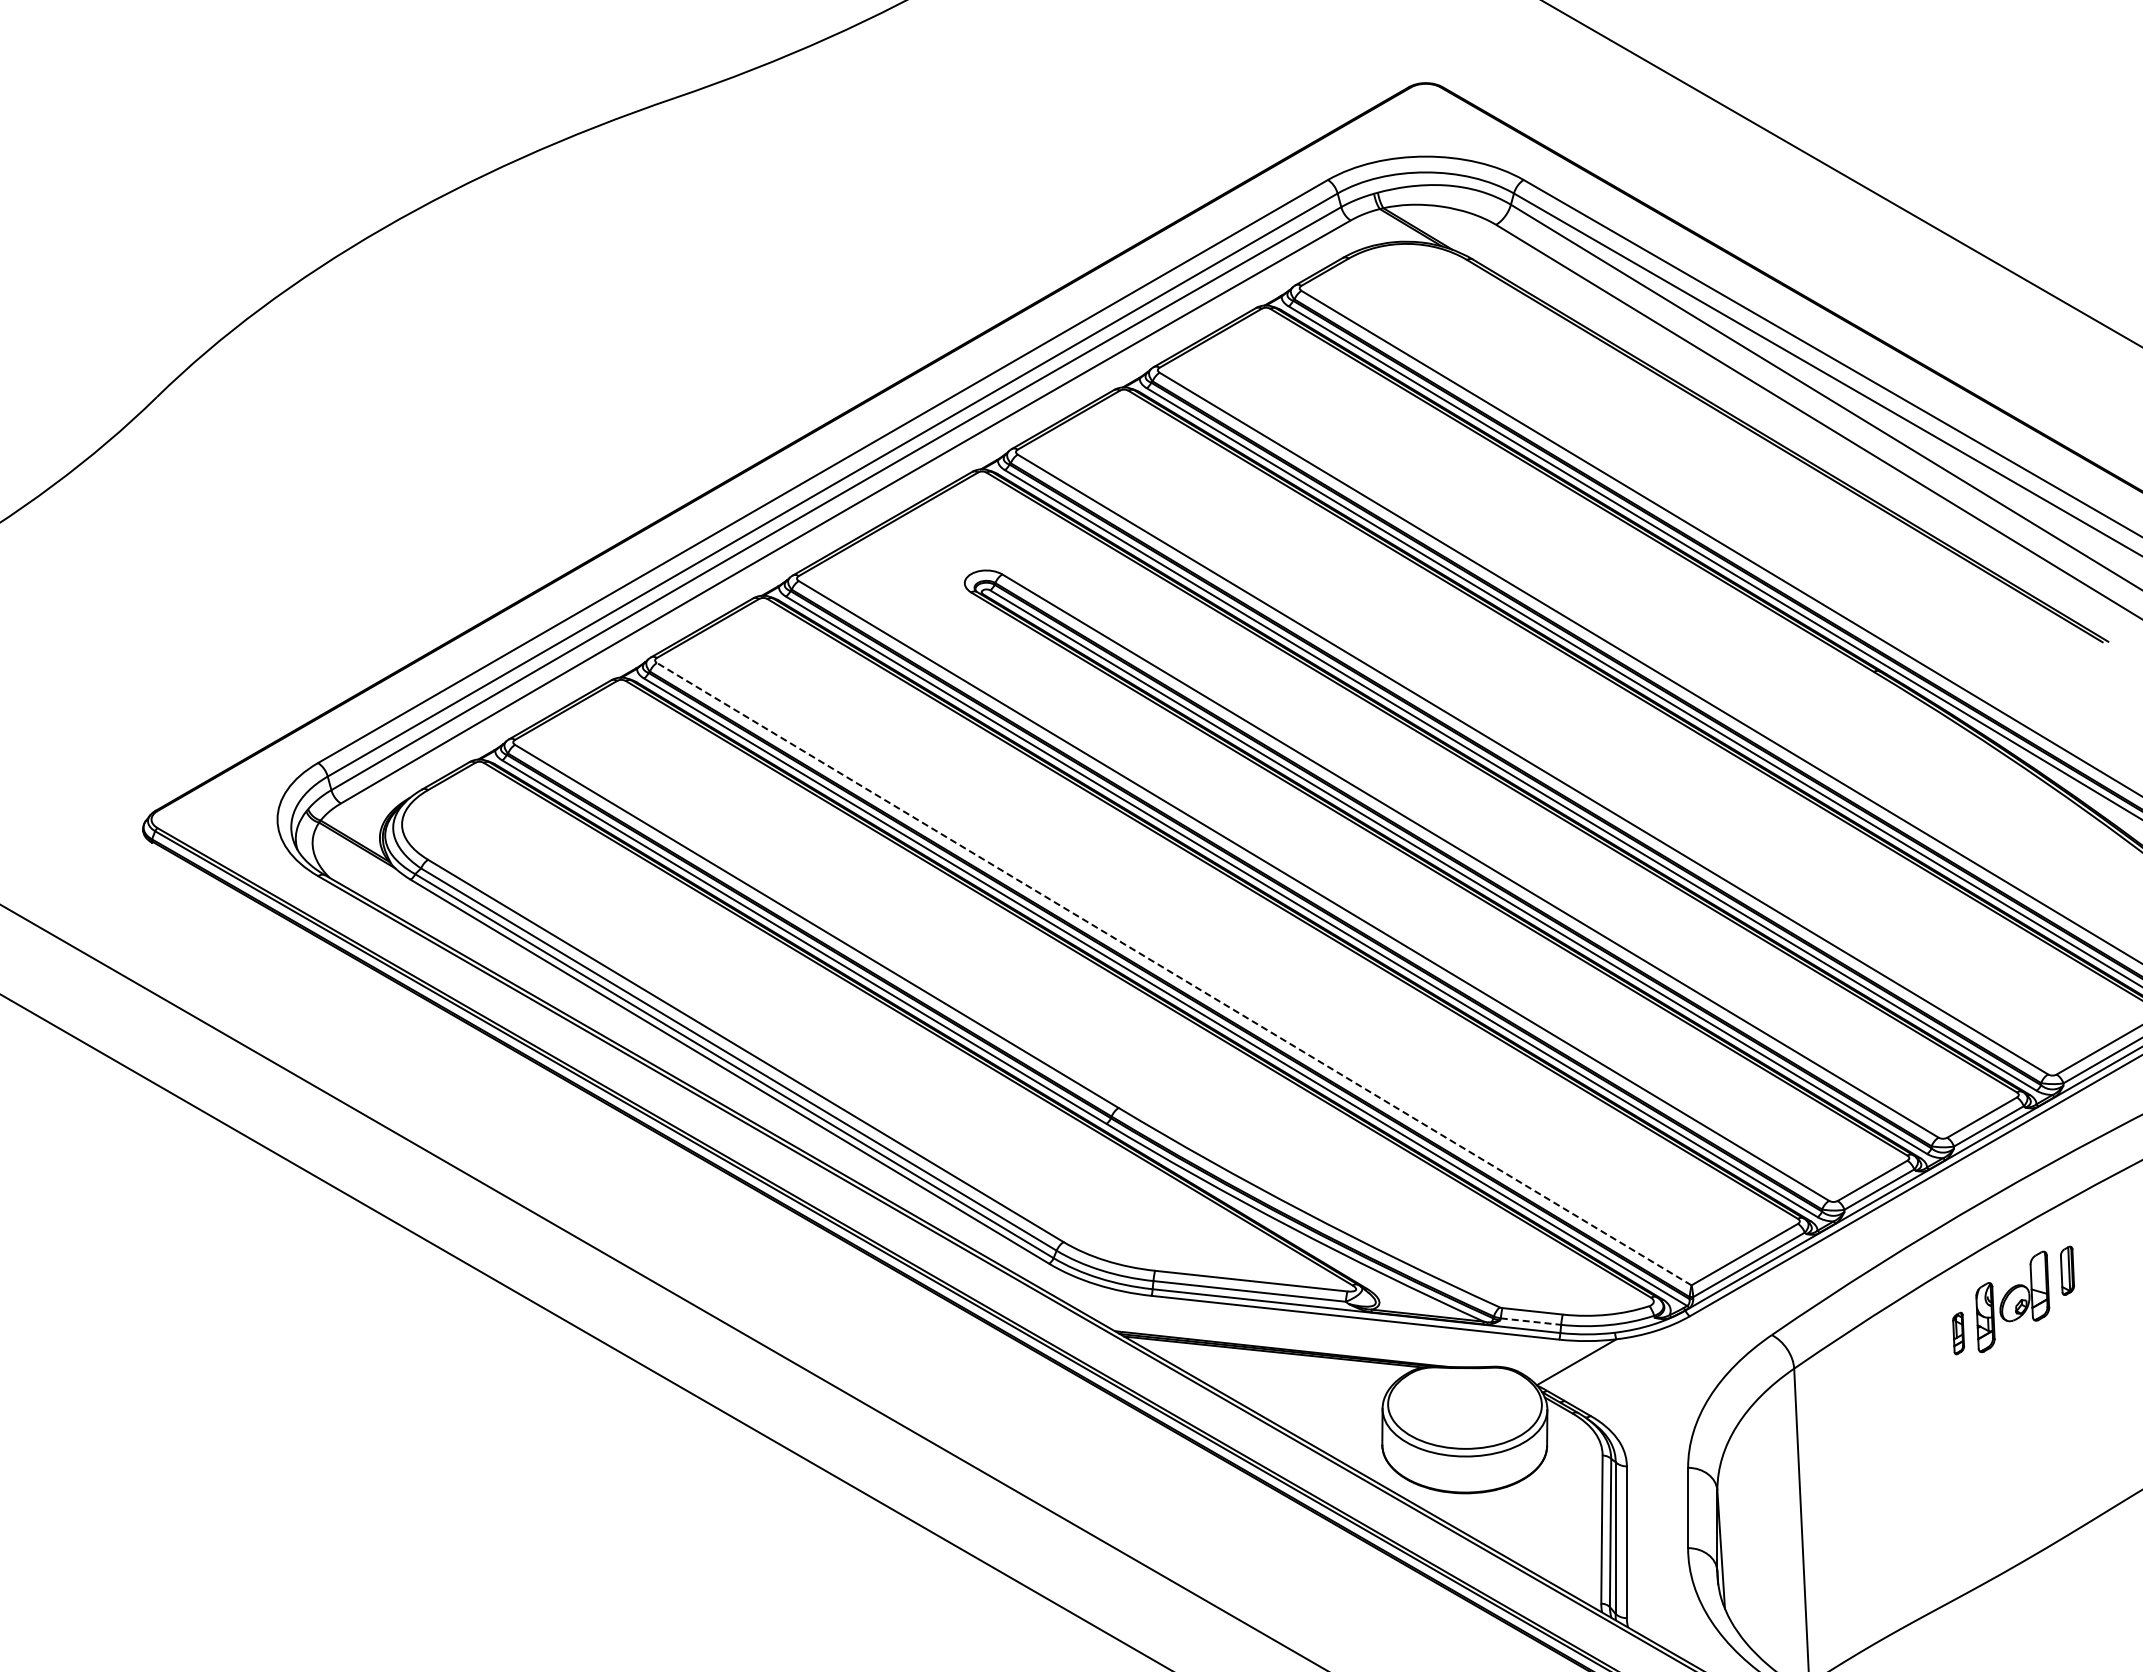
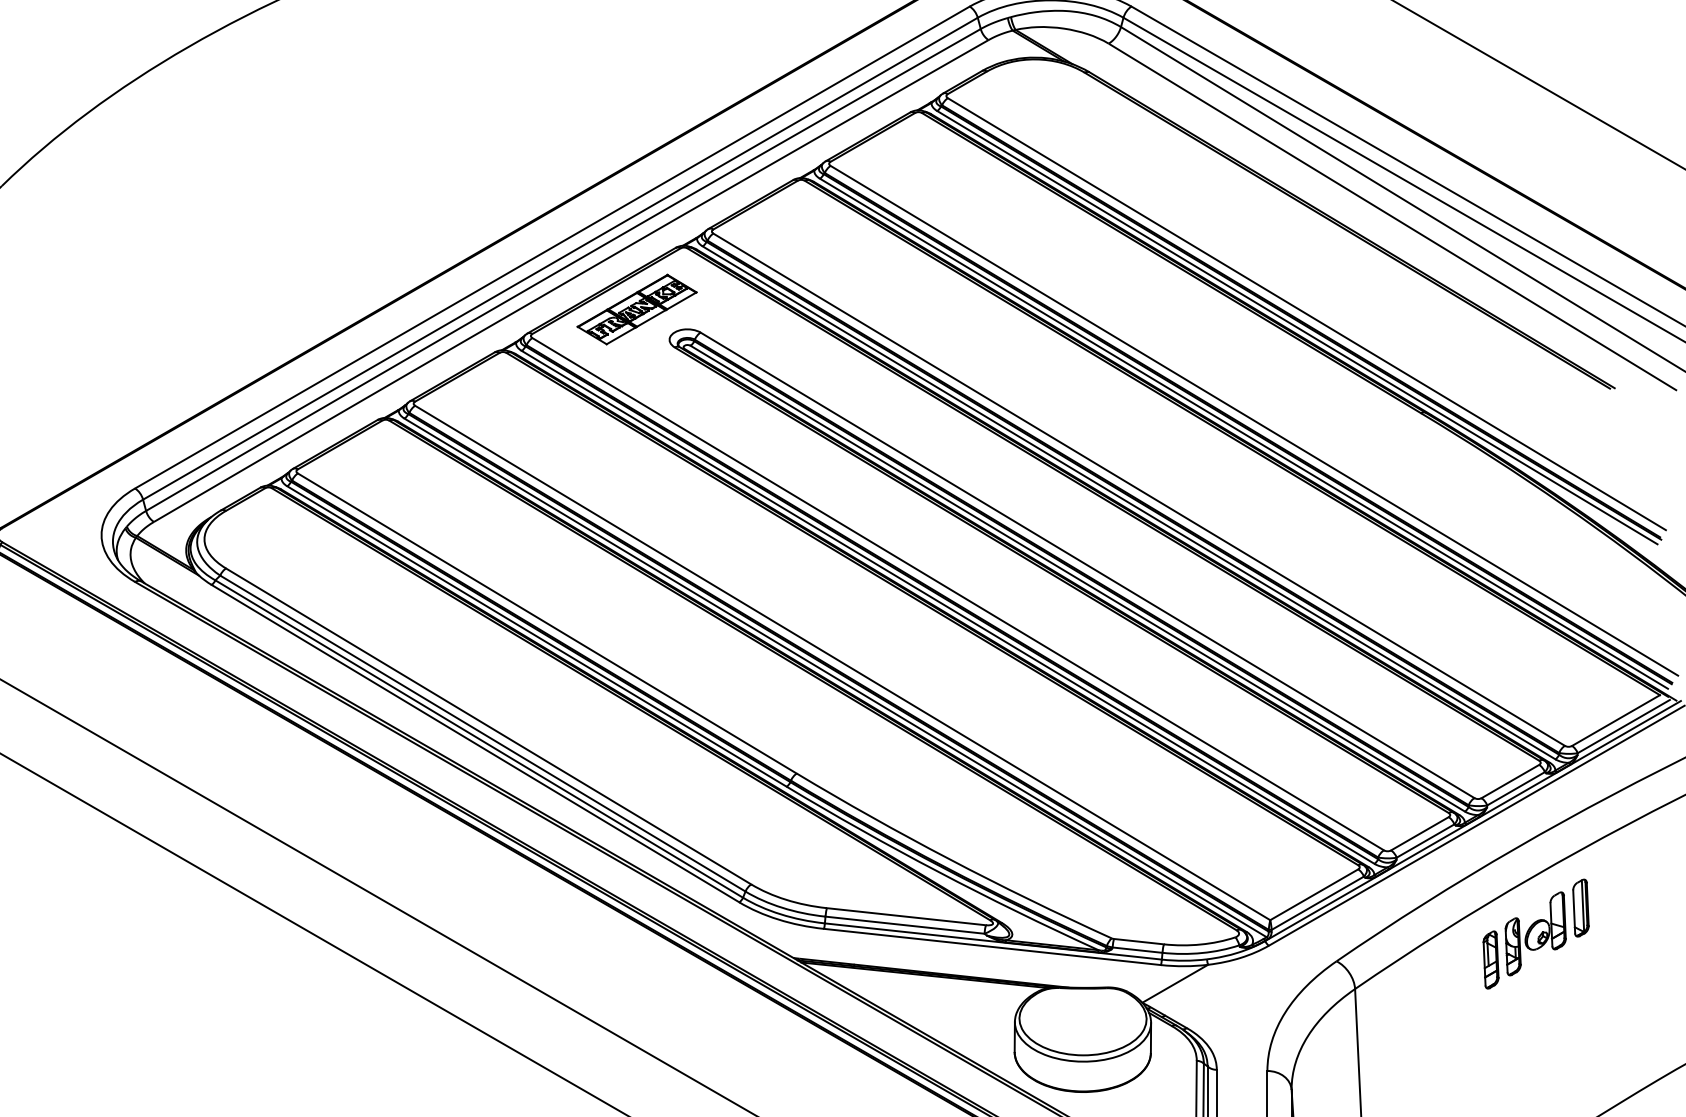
part: (925, 546) -> (637, 309), added
line: (1174, 974) -> (842, 663), dashed -> solid
part: (2067, 1270) -> (1580, 907), size x1.43
line: (1531, 1321) -> (1137, 950), dashed -> solid
part: (1958, 1333) -> (1490, 959), size x1.67

